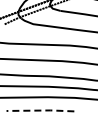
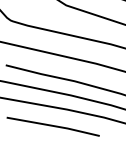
line: (40, 110) -> (53, 125), dashed -> solid

